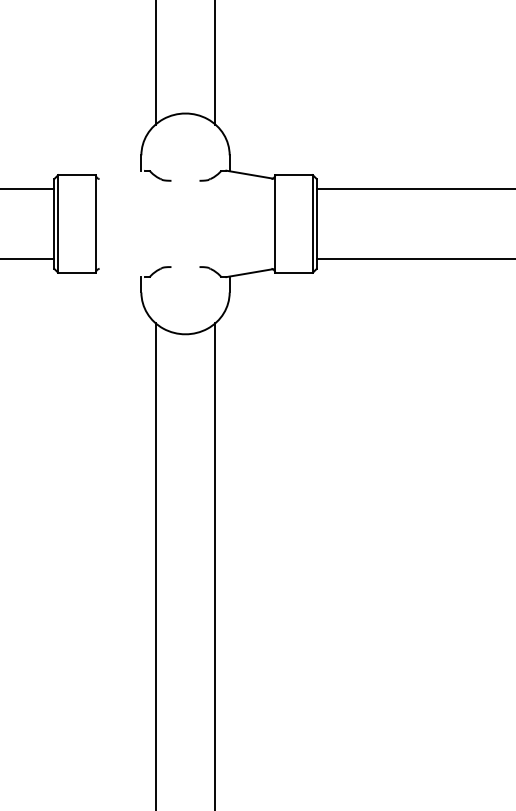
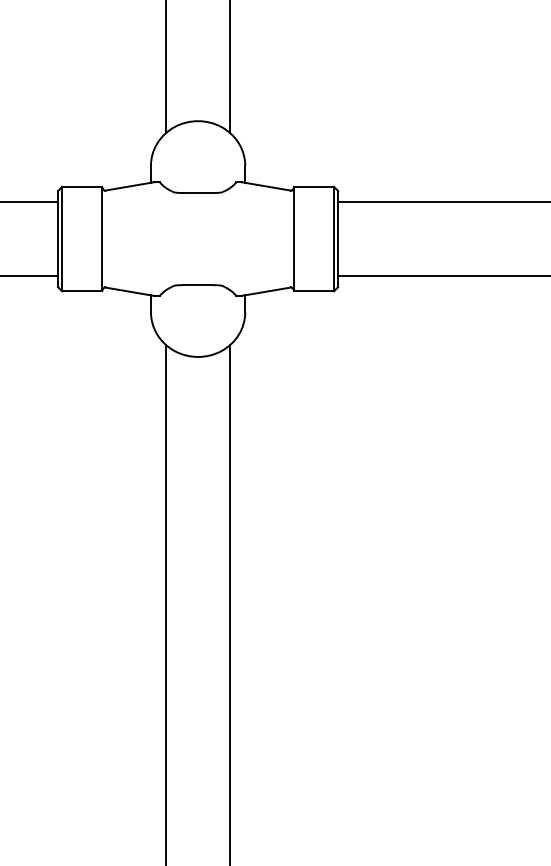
line: (121, 174) -> (129, 186), added
line: (185, 180) -> (198, 192), added
line: (185, 267) -> (198, 285), added
line: (121, 273) -> (129, 292), added

